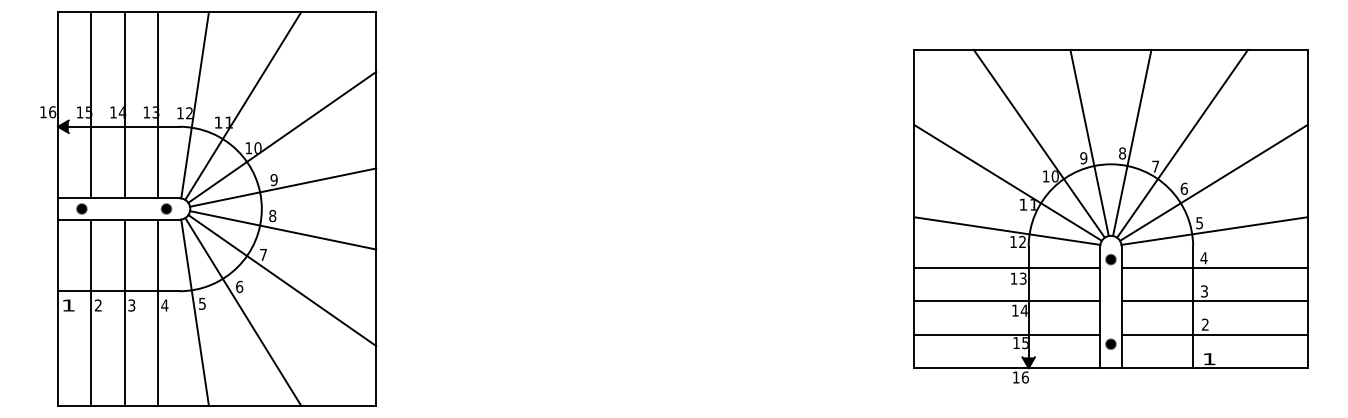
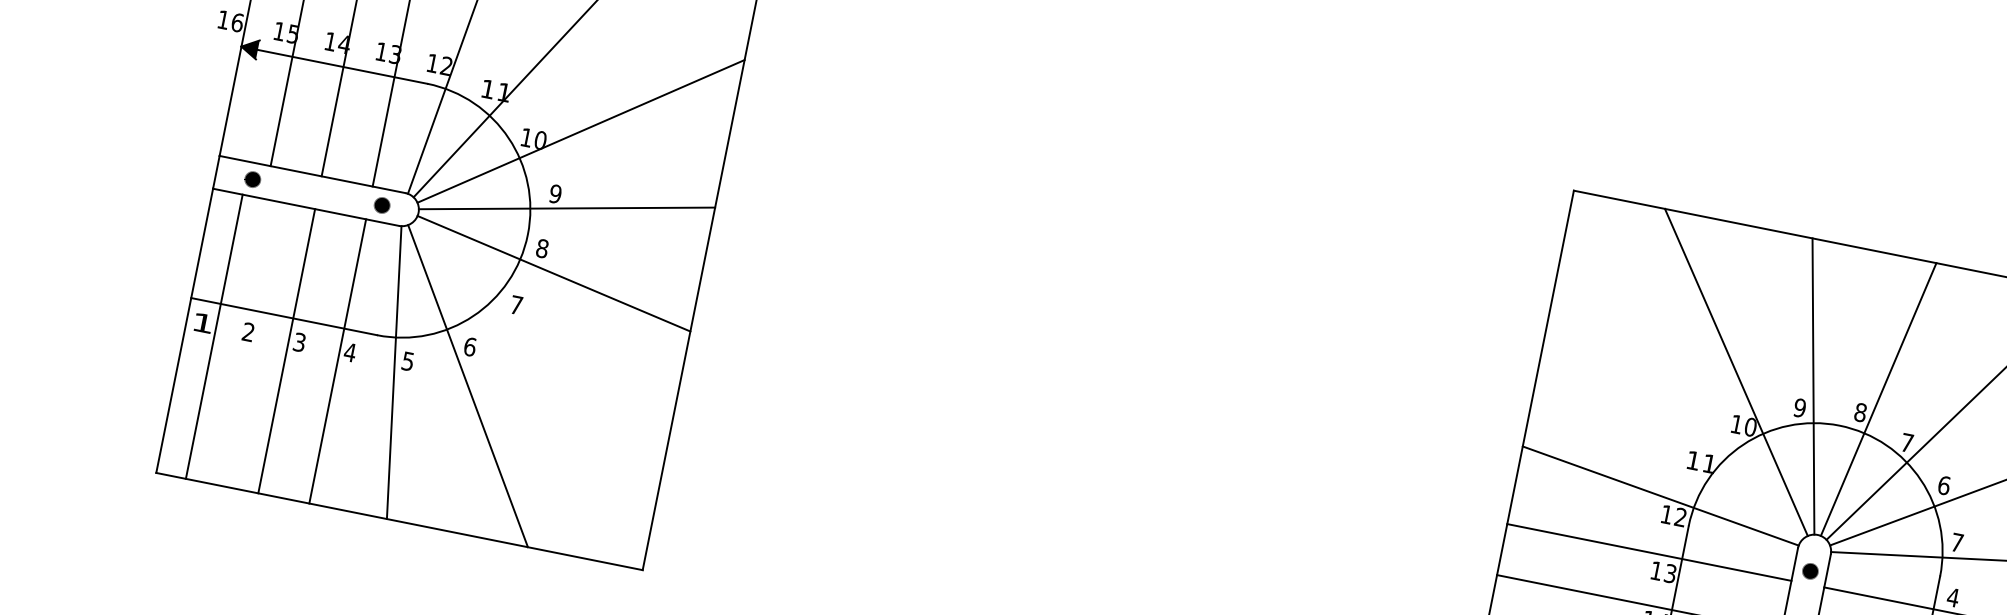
line: (1007, 182) -> (1675, 421), removed
text: (1199, 223) -> (1956, 543), 5 -> 7
line: (282, 280) -> (537, 350), removed
line: (91, 312) -> (214, 336), moved

